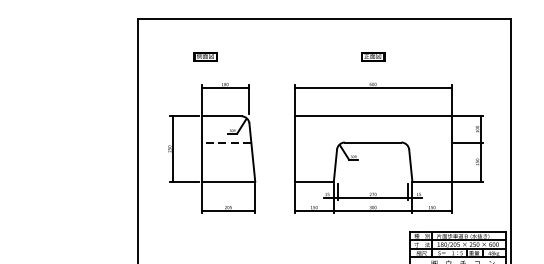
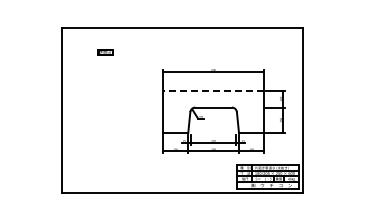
part: (372, 57) -> (213, 52), removed
line: (372, 116) -> (213, 90), solid -> dashed
part: (211, 148) -> (109, 111), removed

